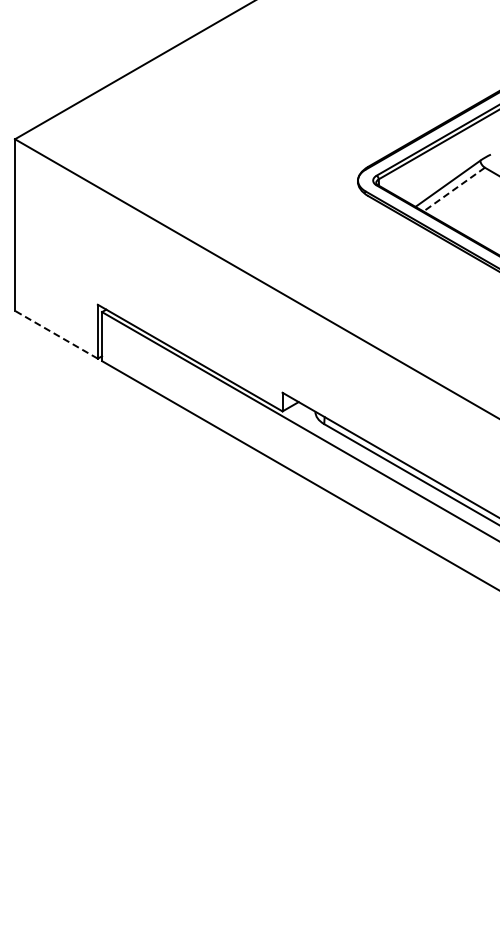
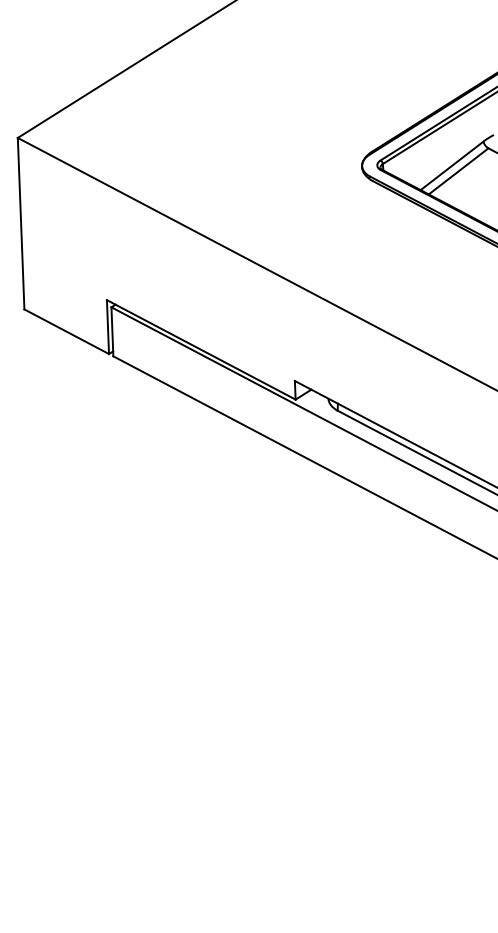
line: (454, 189) -> (458, 171), dashed -> solid
line: (56, 334) -> (66, 331), dashed -> solid

